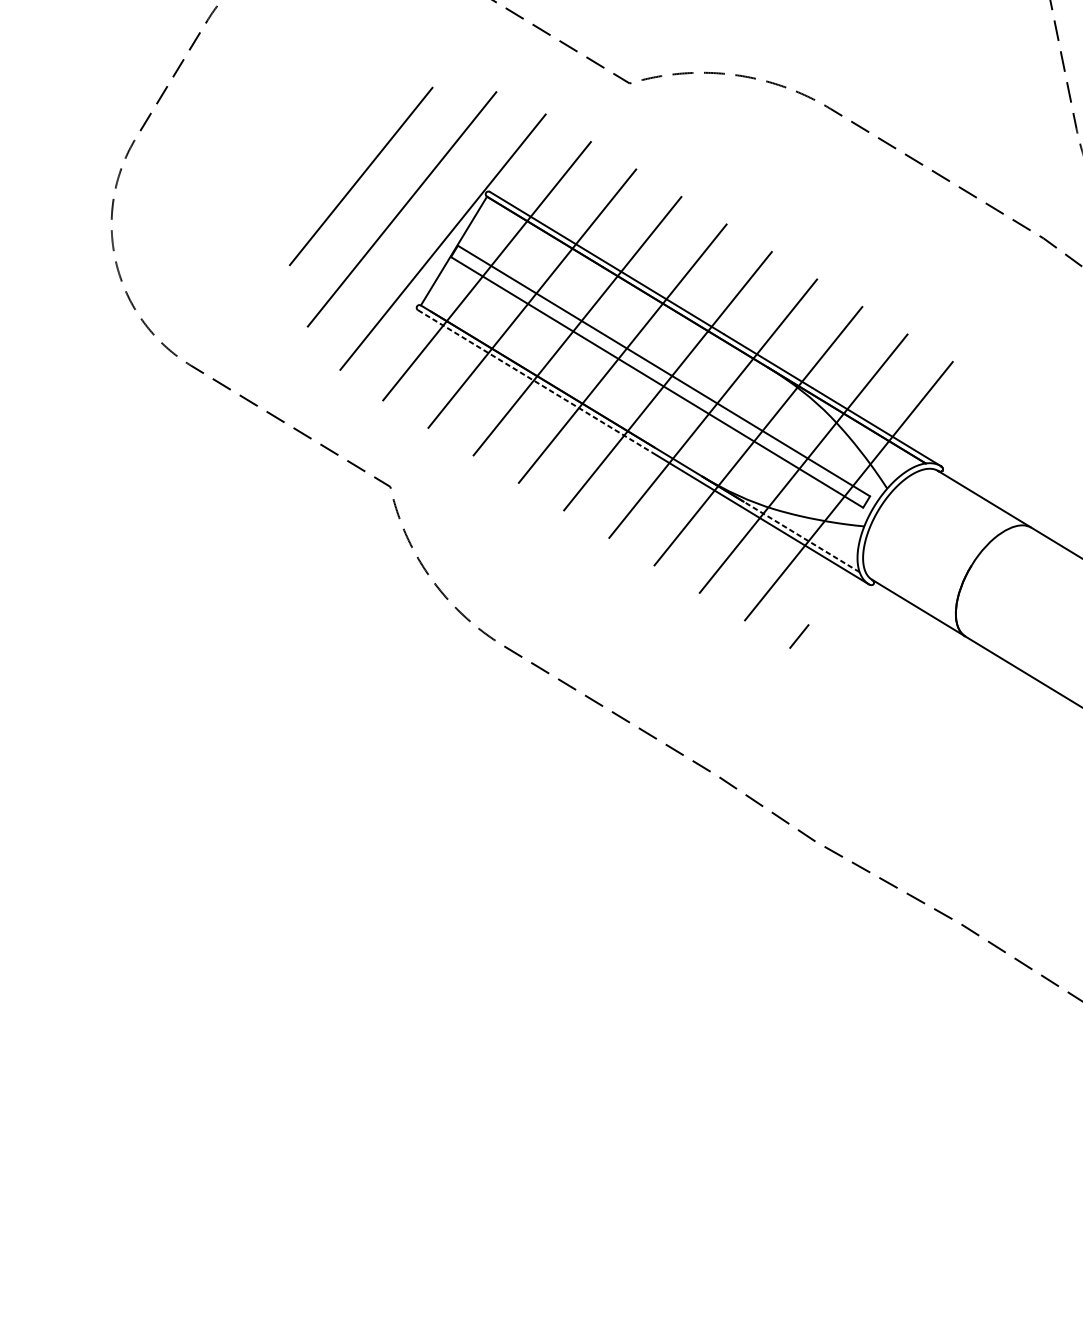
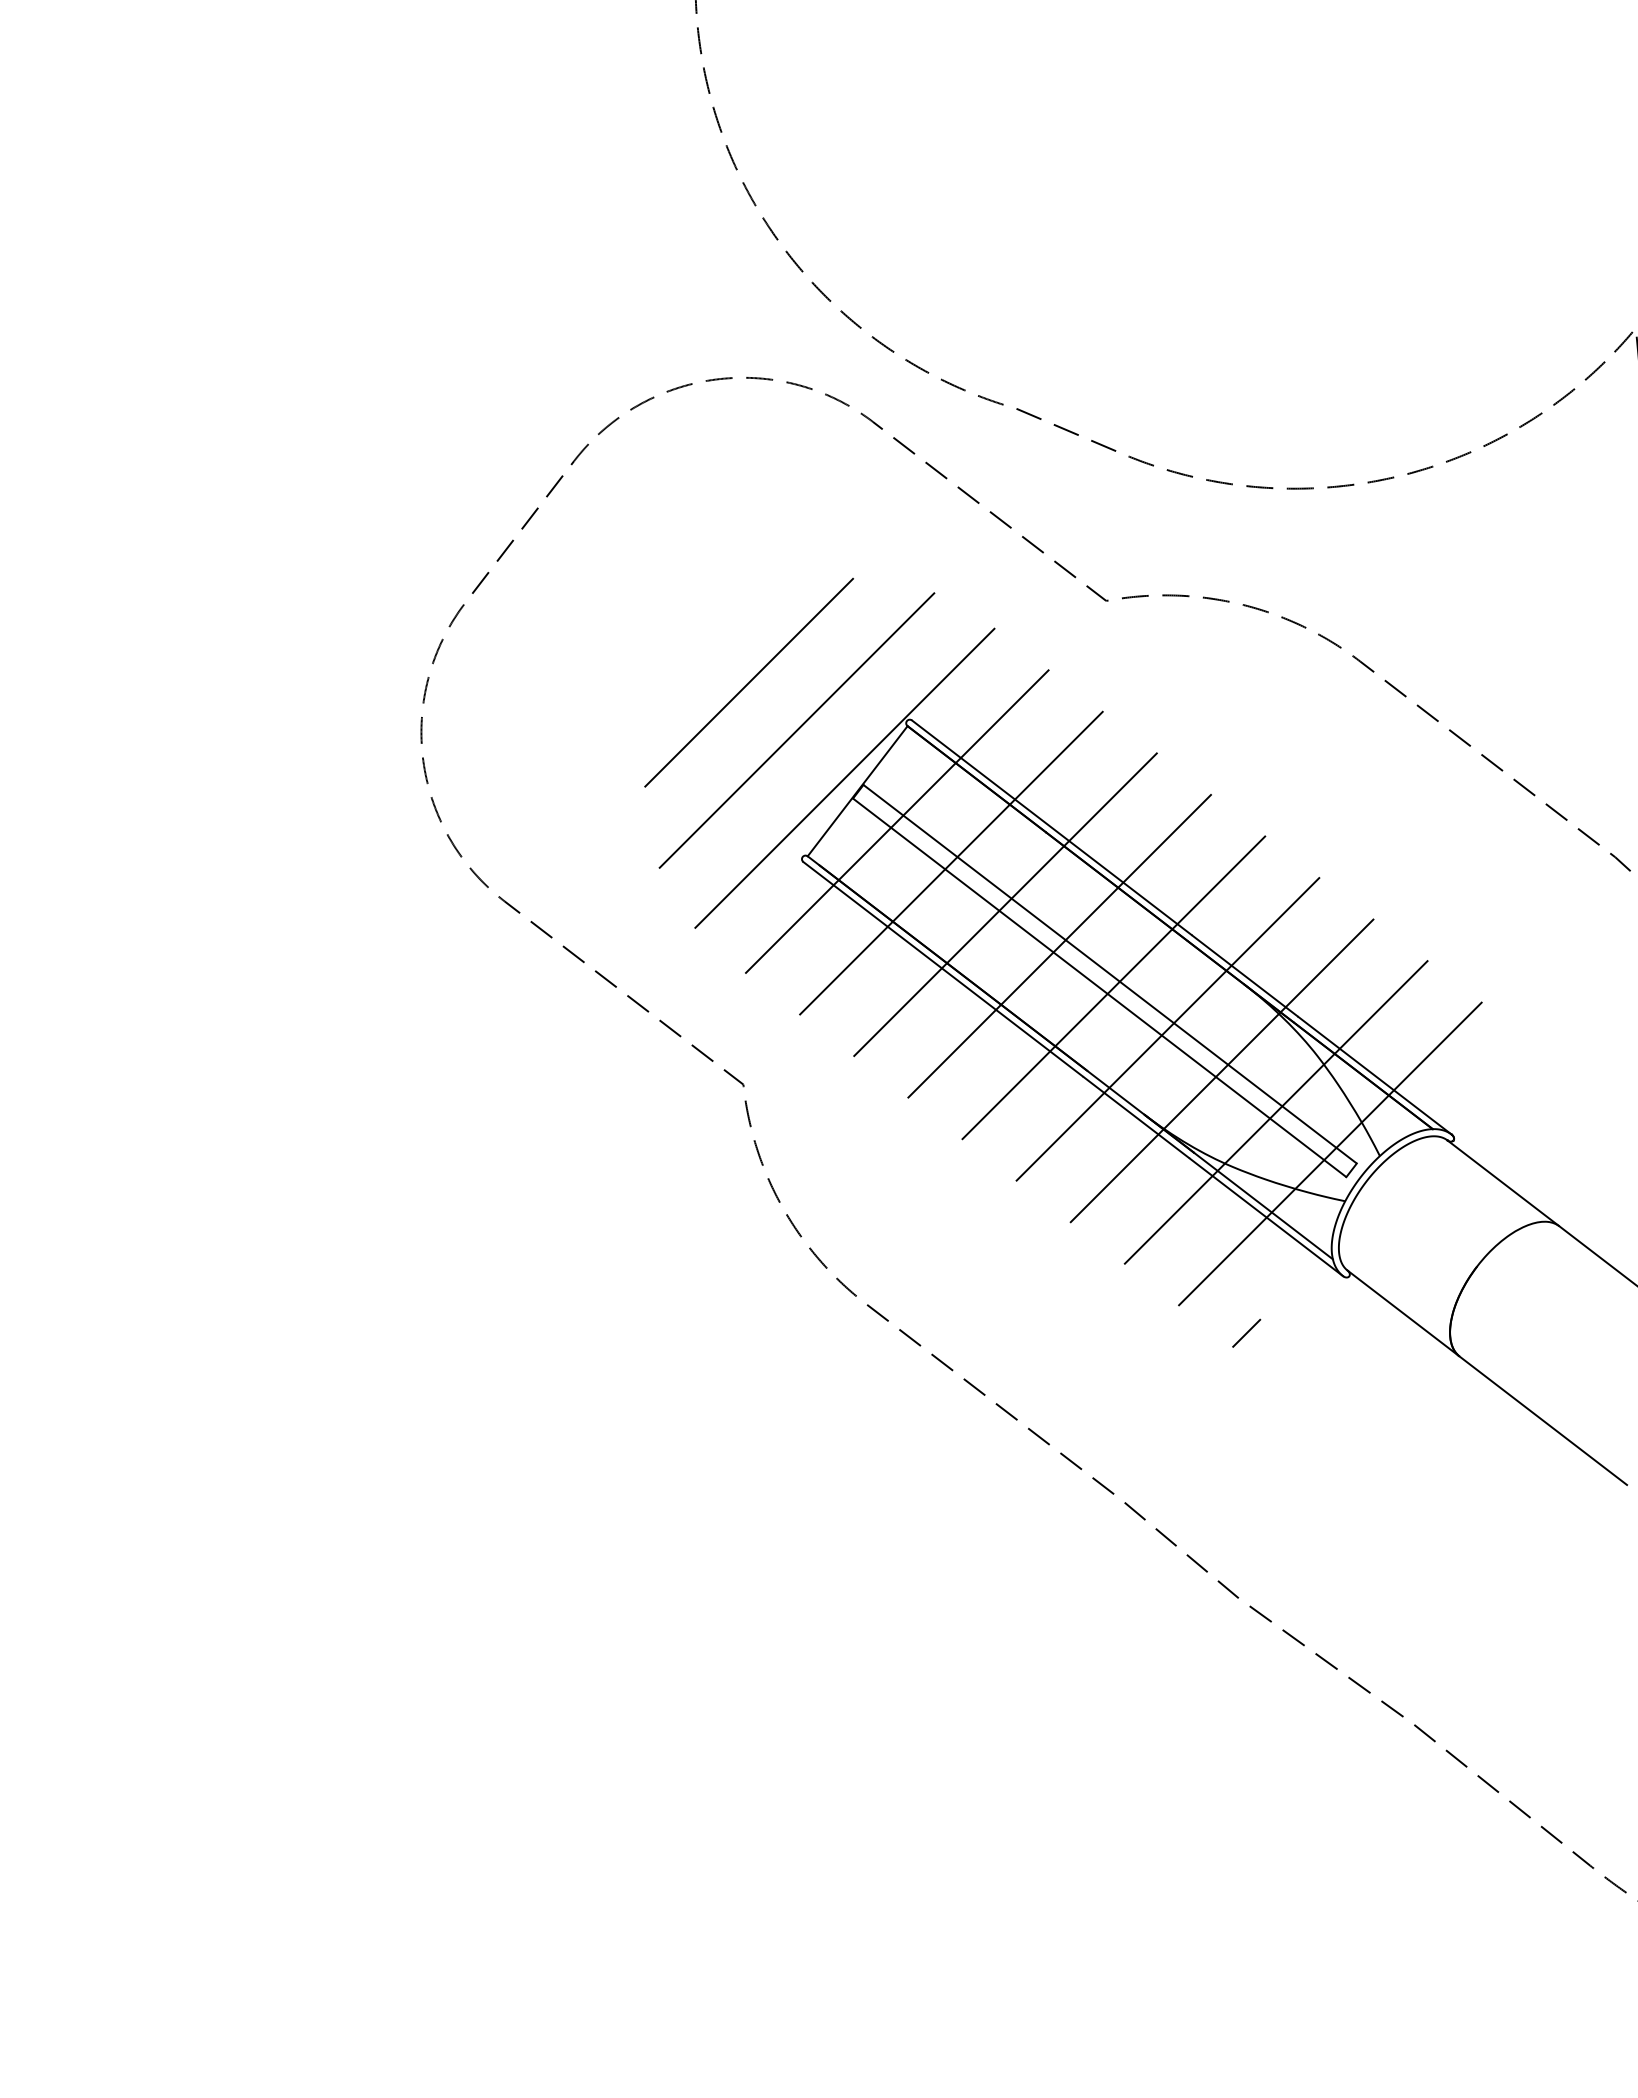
line: (535, 381) -> (943, 969), dashed -> solid
line: (801, 536) -> (1263, 1205), dashed -> solid

